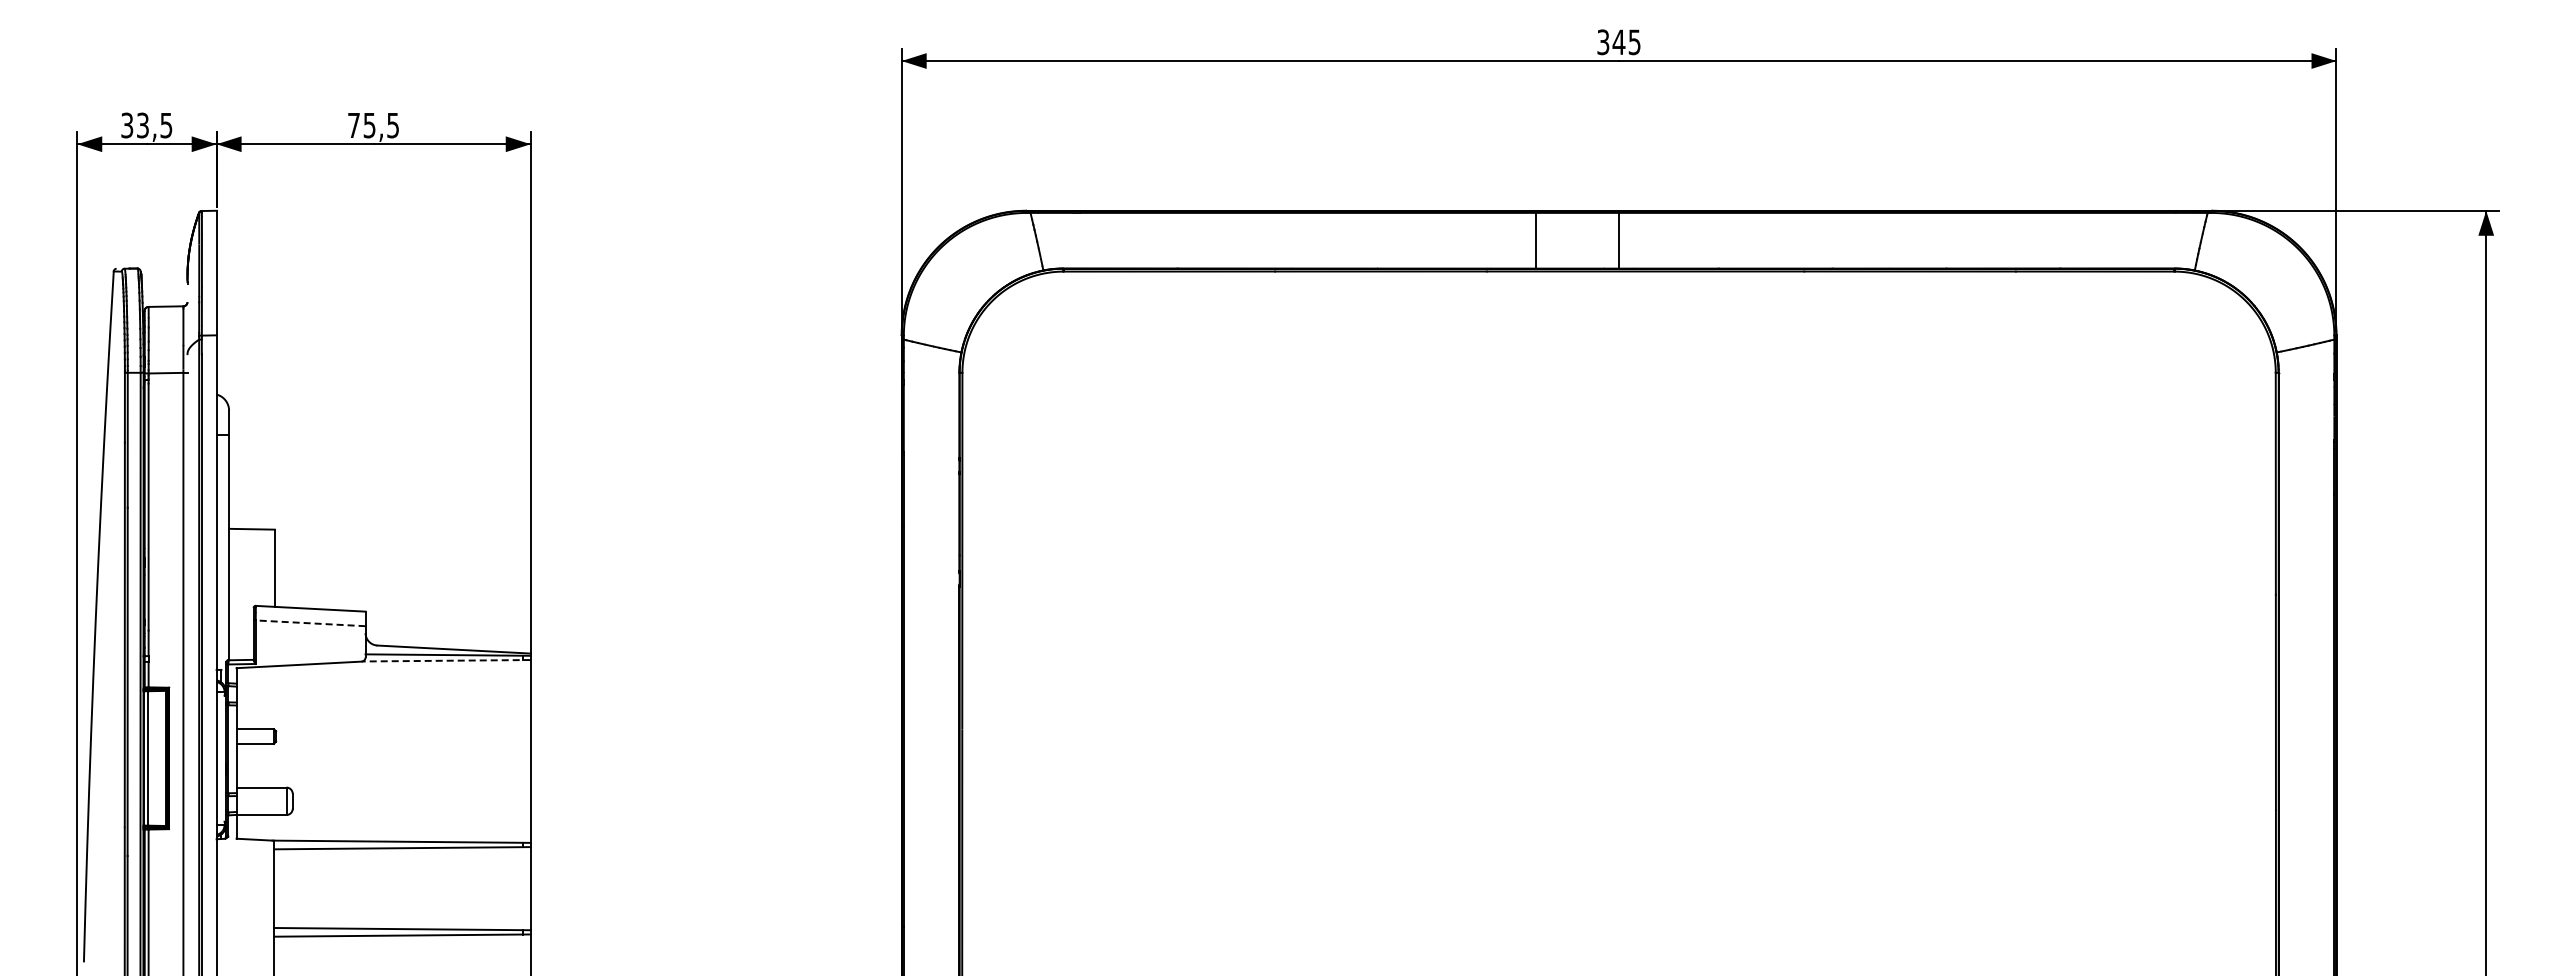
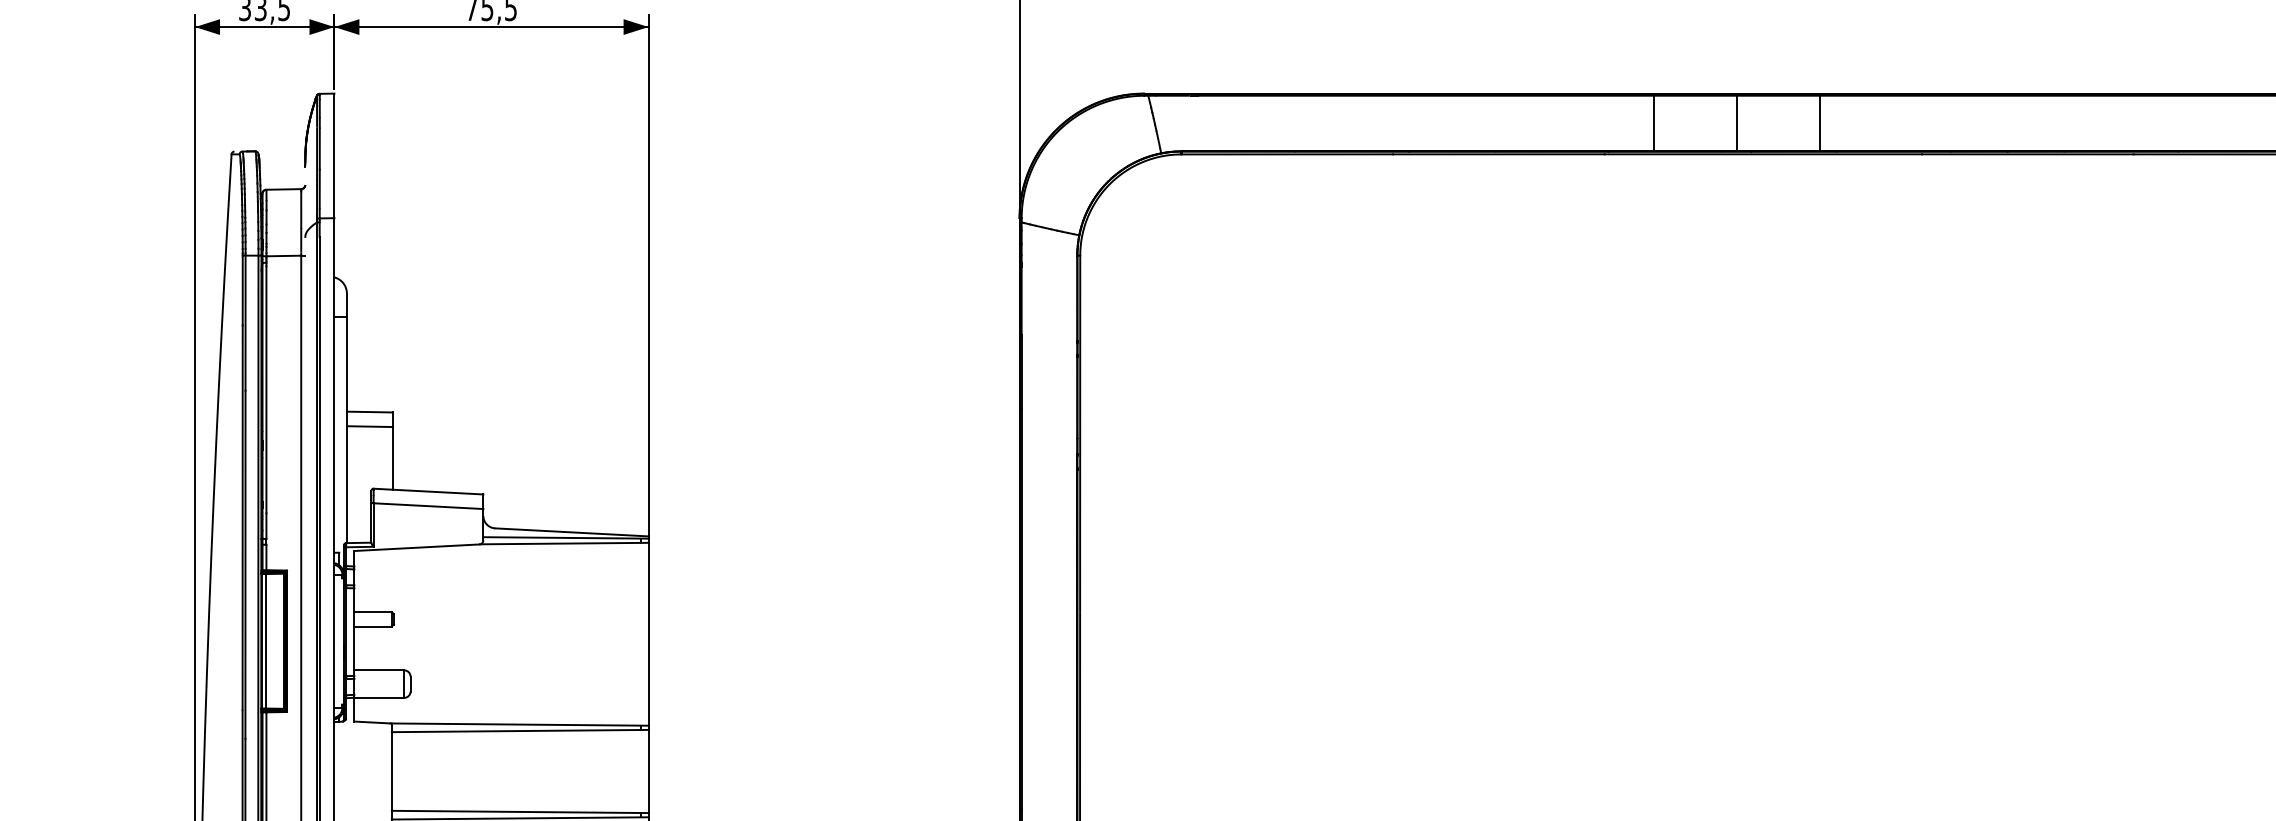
line: (1702, 239) -> (1820, 122), added
line: (251, 543) -> (369, 426), added
line: (310, 623) -> (428, 506), dashed -> solid
line: (446, 660) -> (564, 543), dashed -> solid

